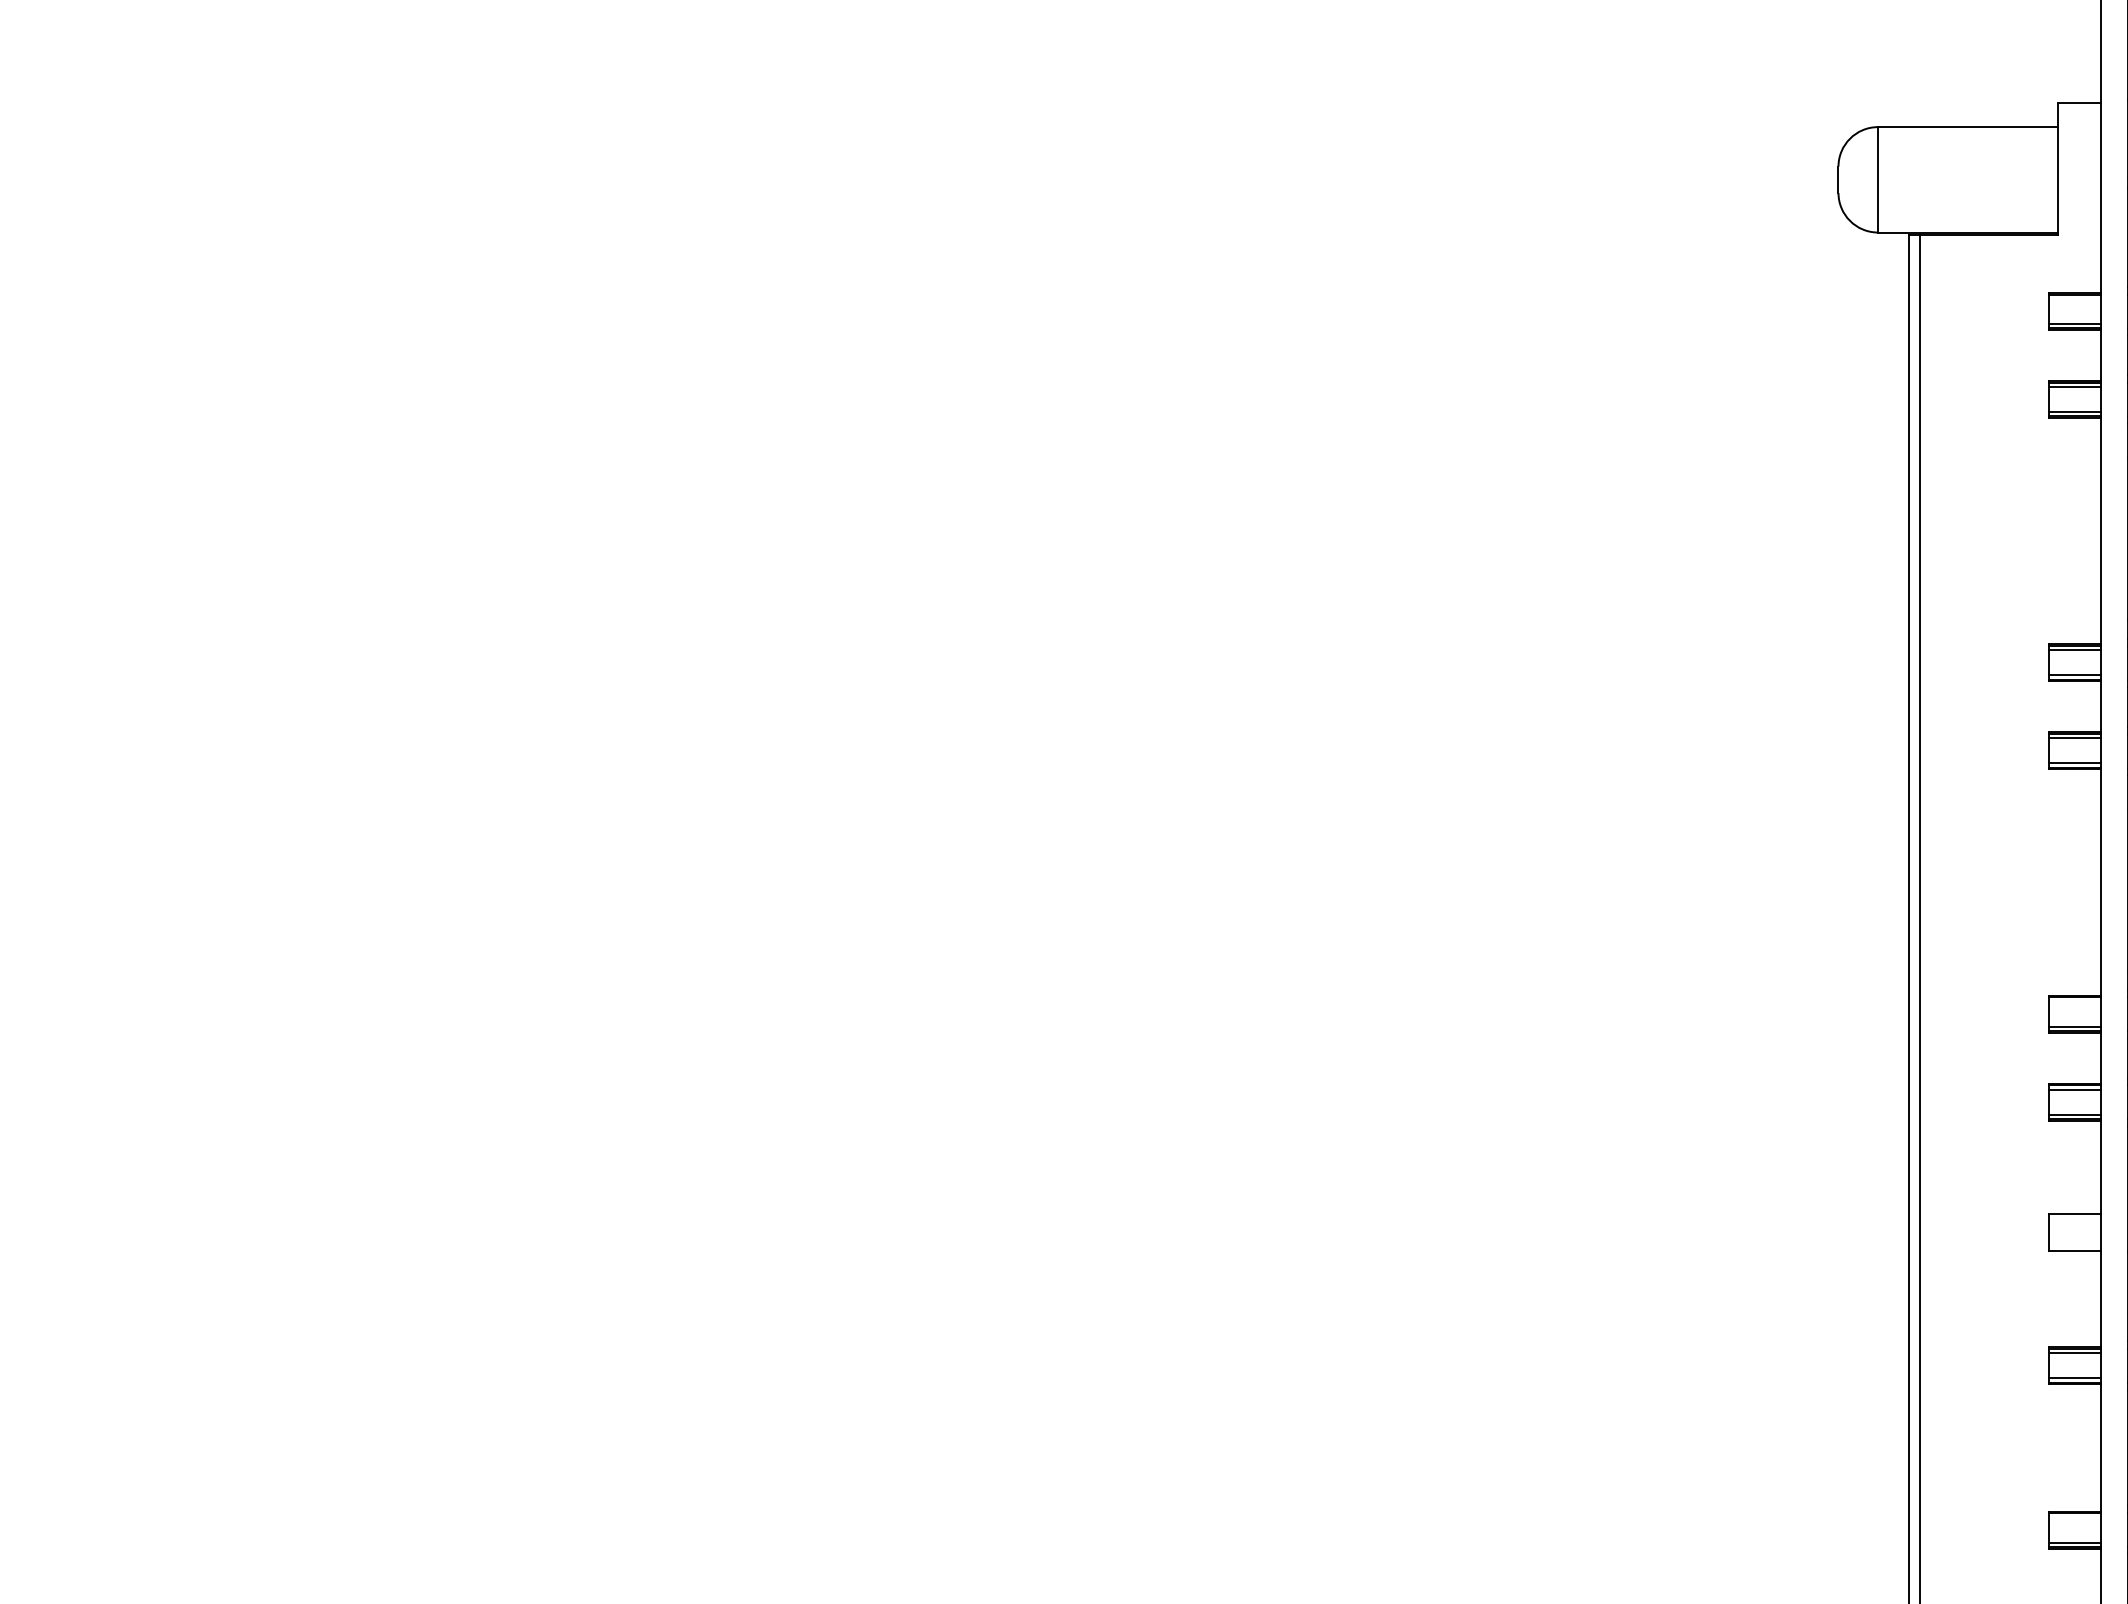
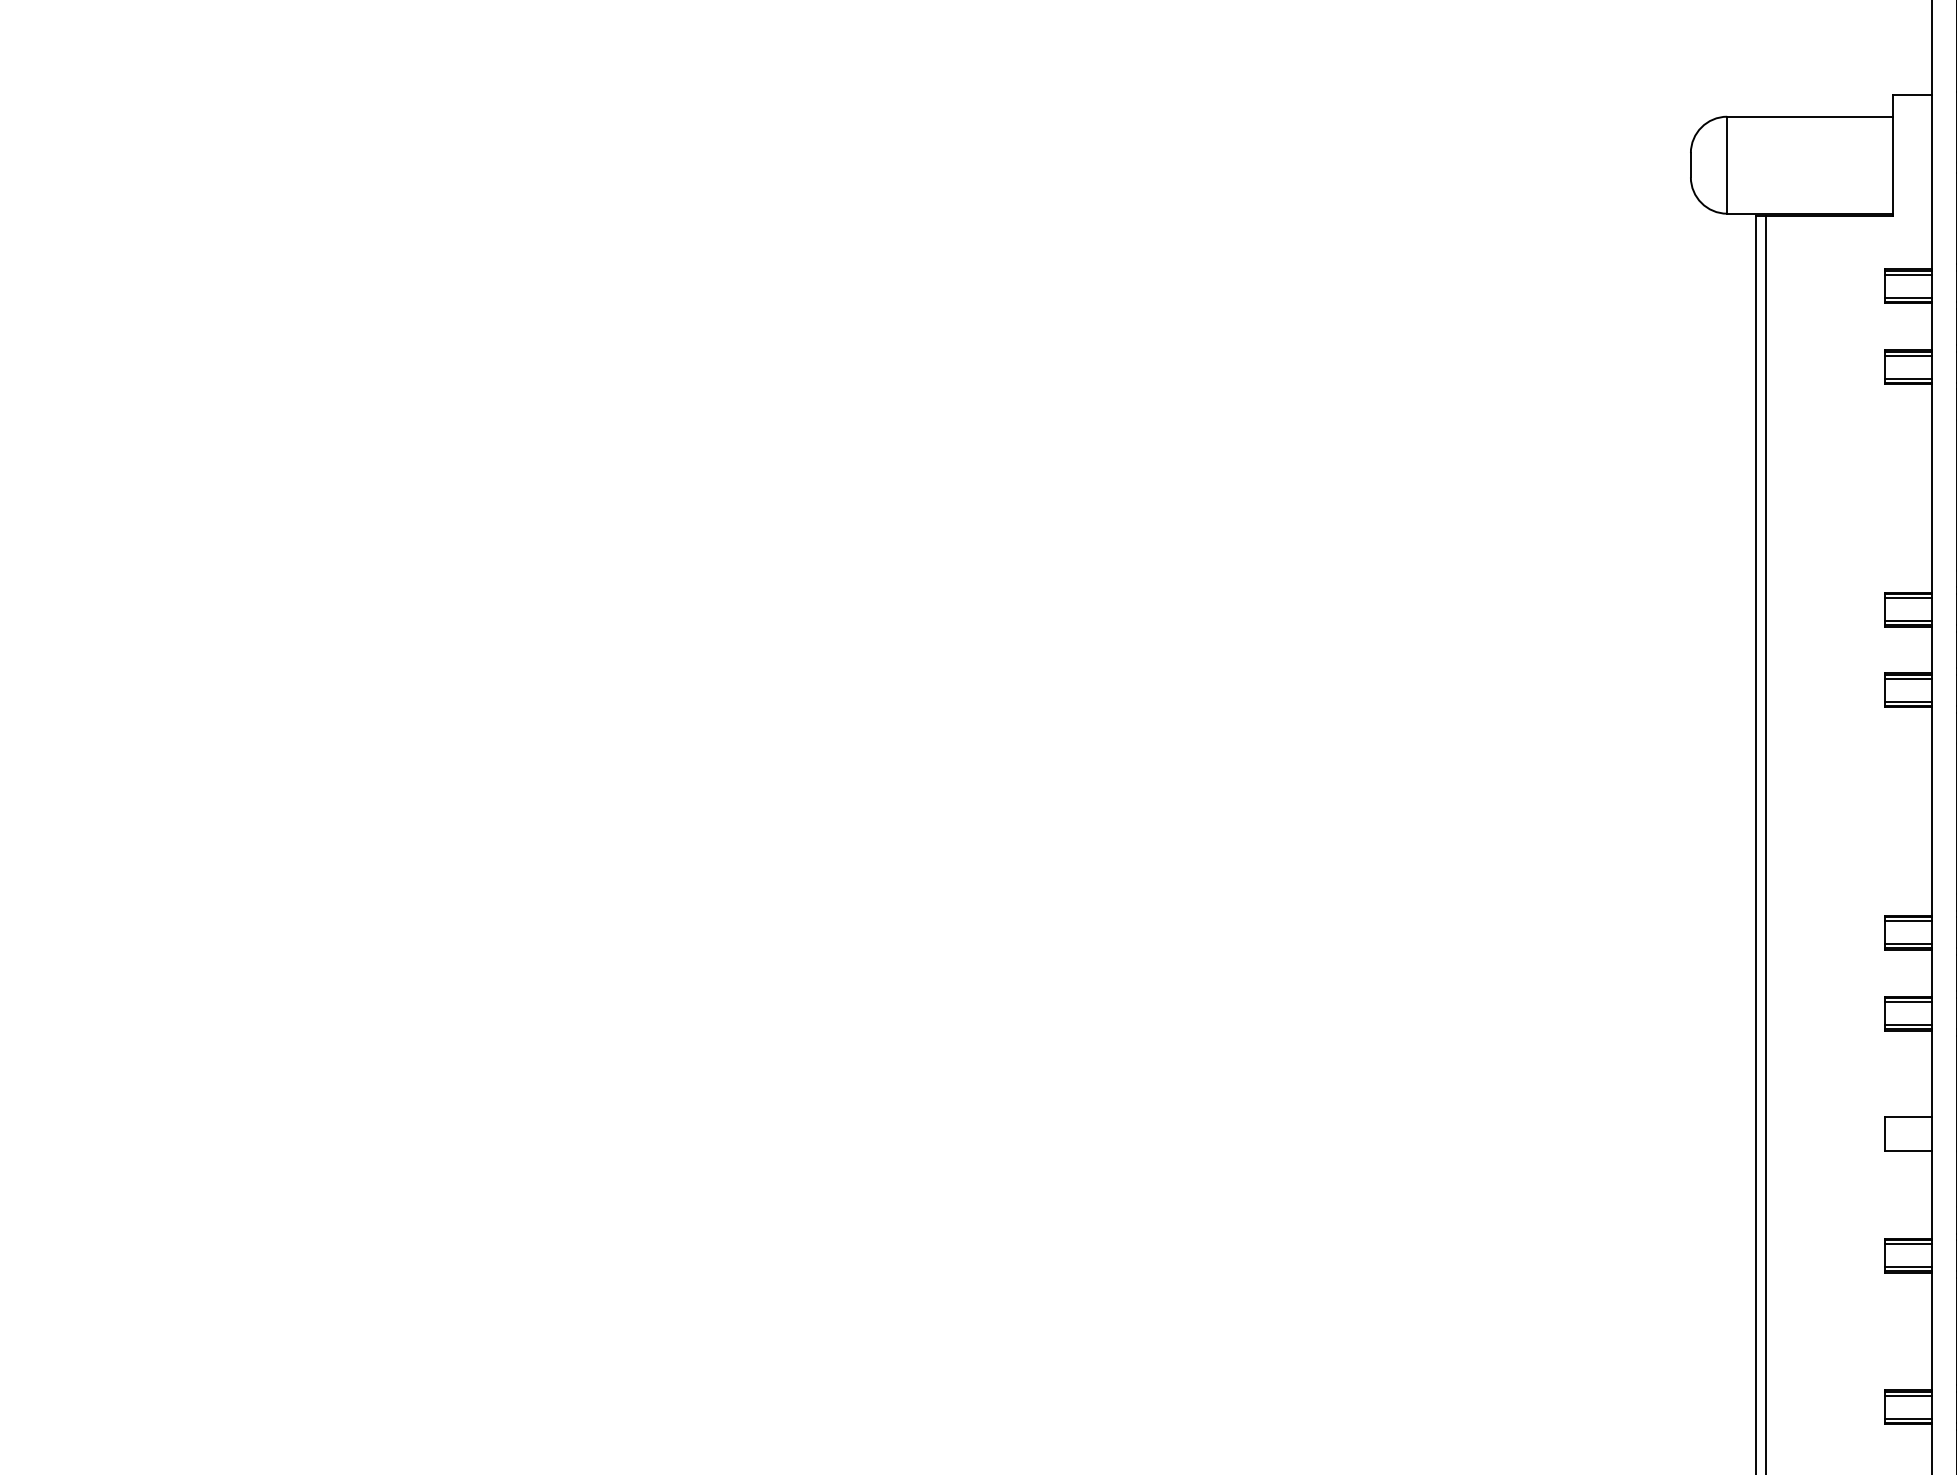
line: (2074, 299) -> (1907, 275), added
line: (2074, 1001) -> (1907, 921), added
line: (2074, 1517) -> (1907, 1395), added

